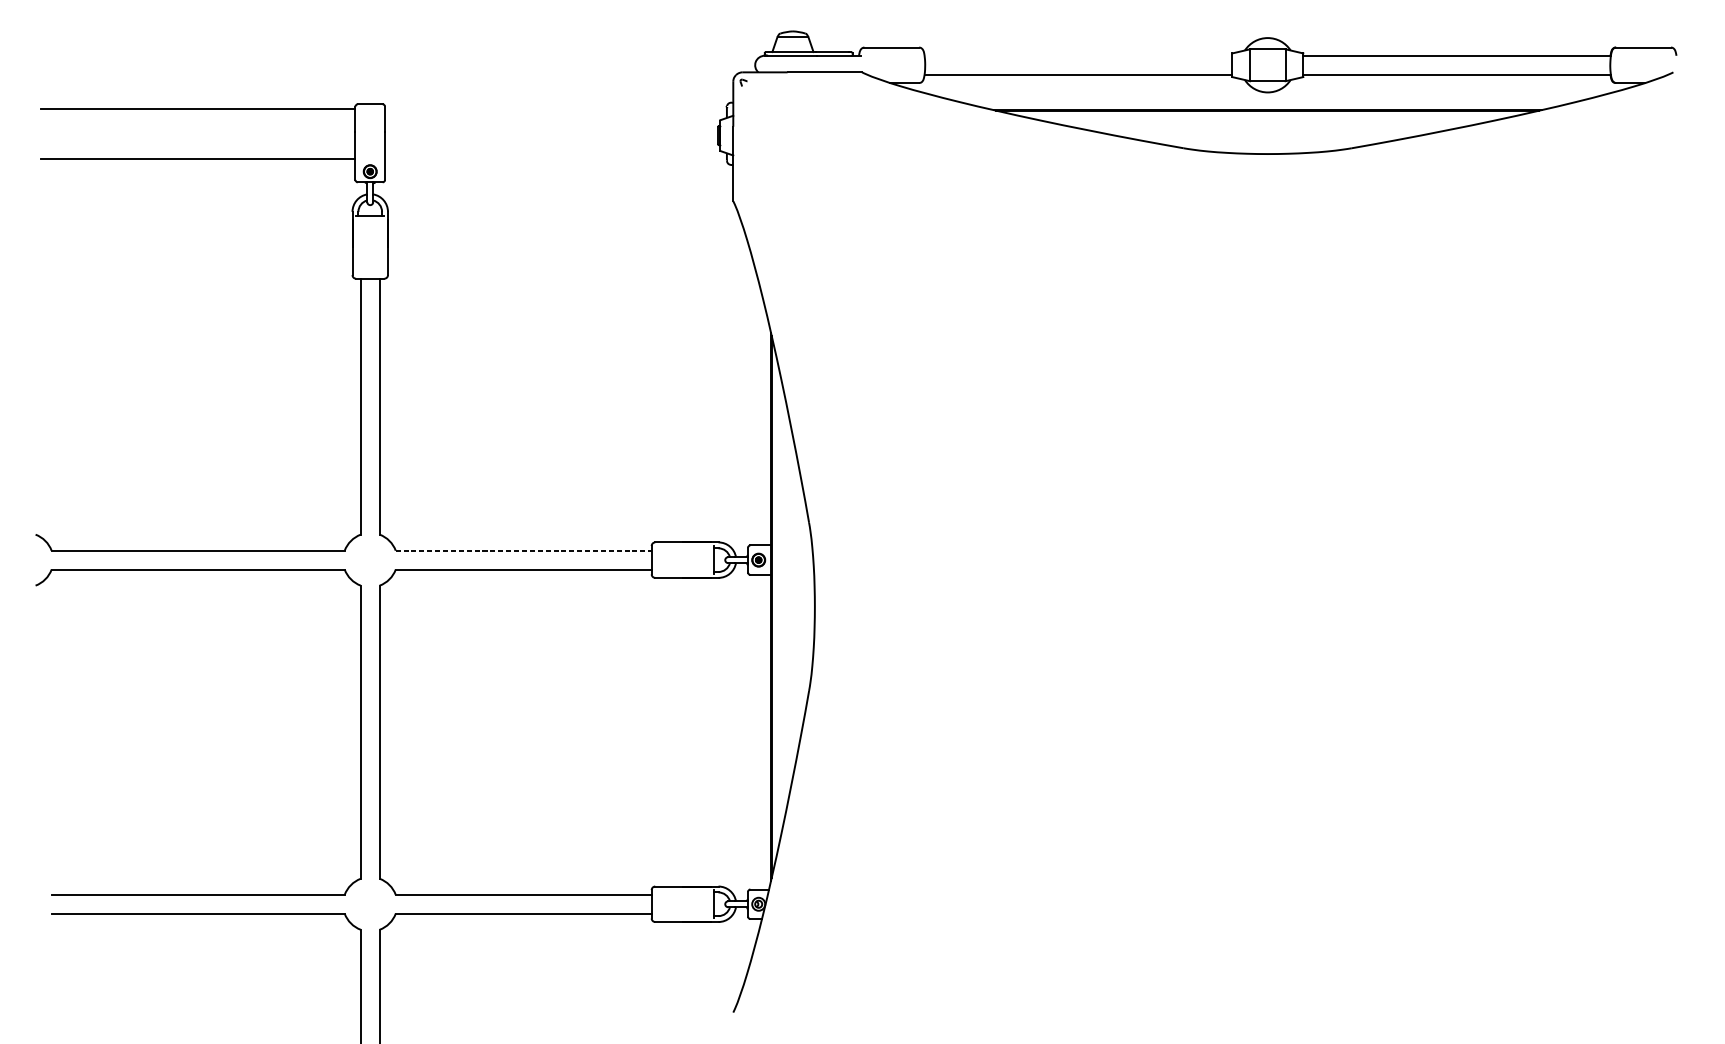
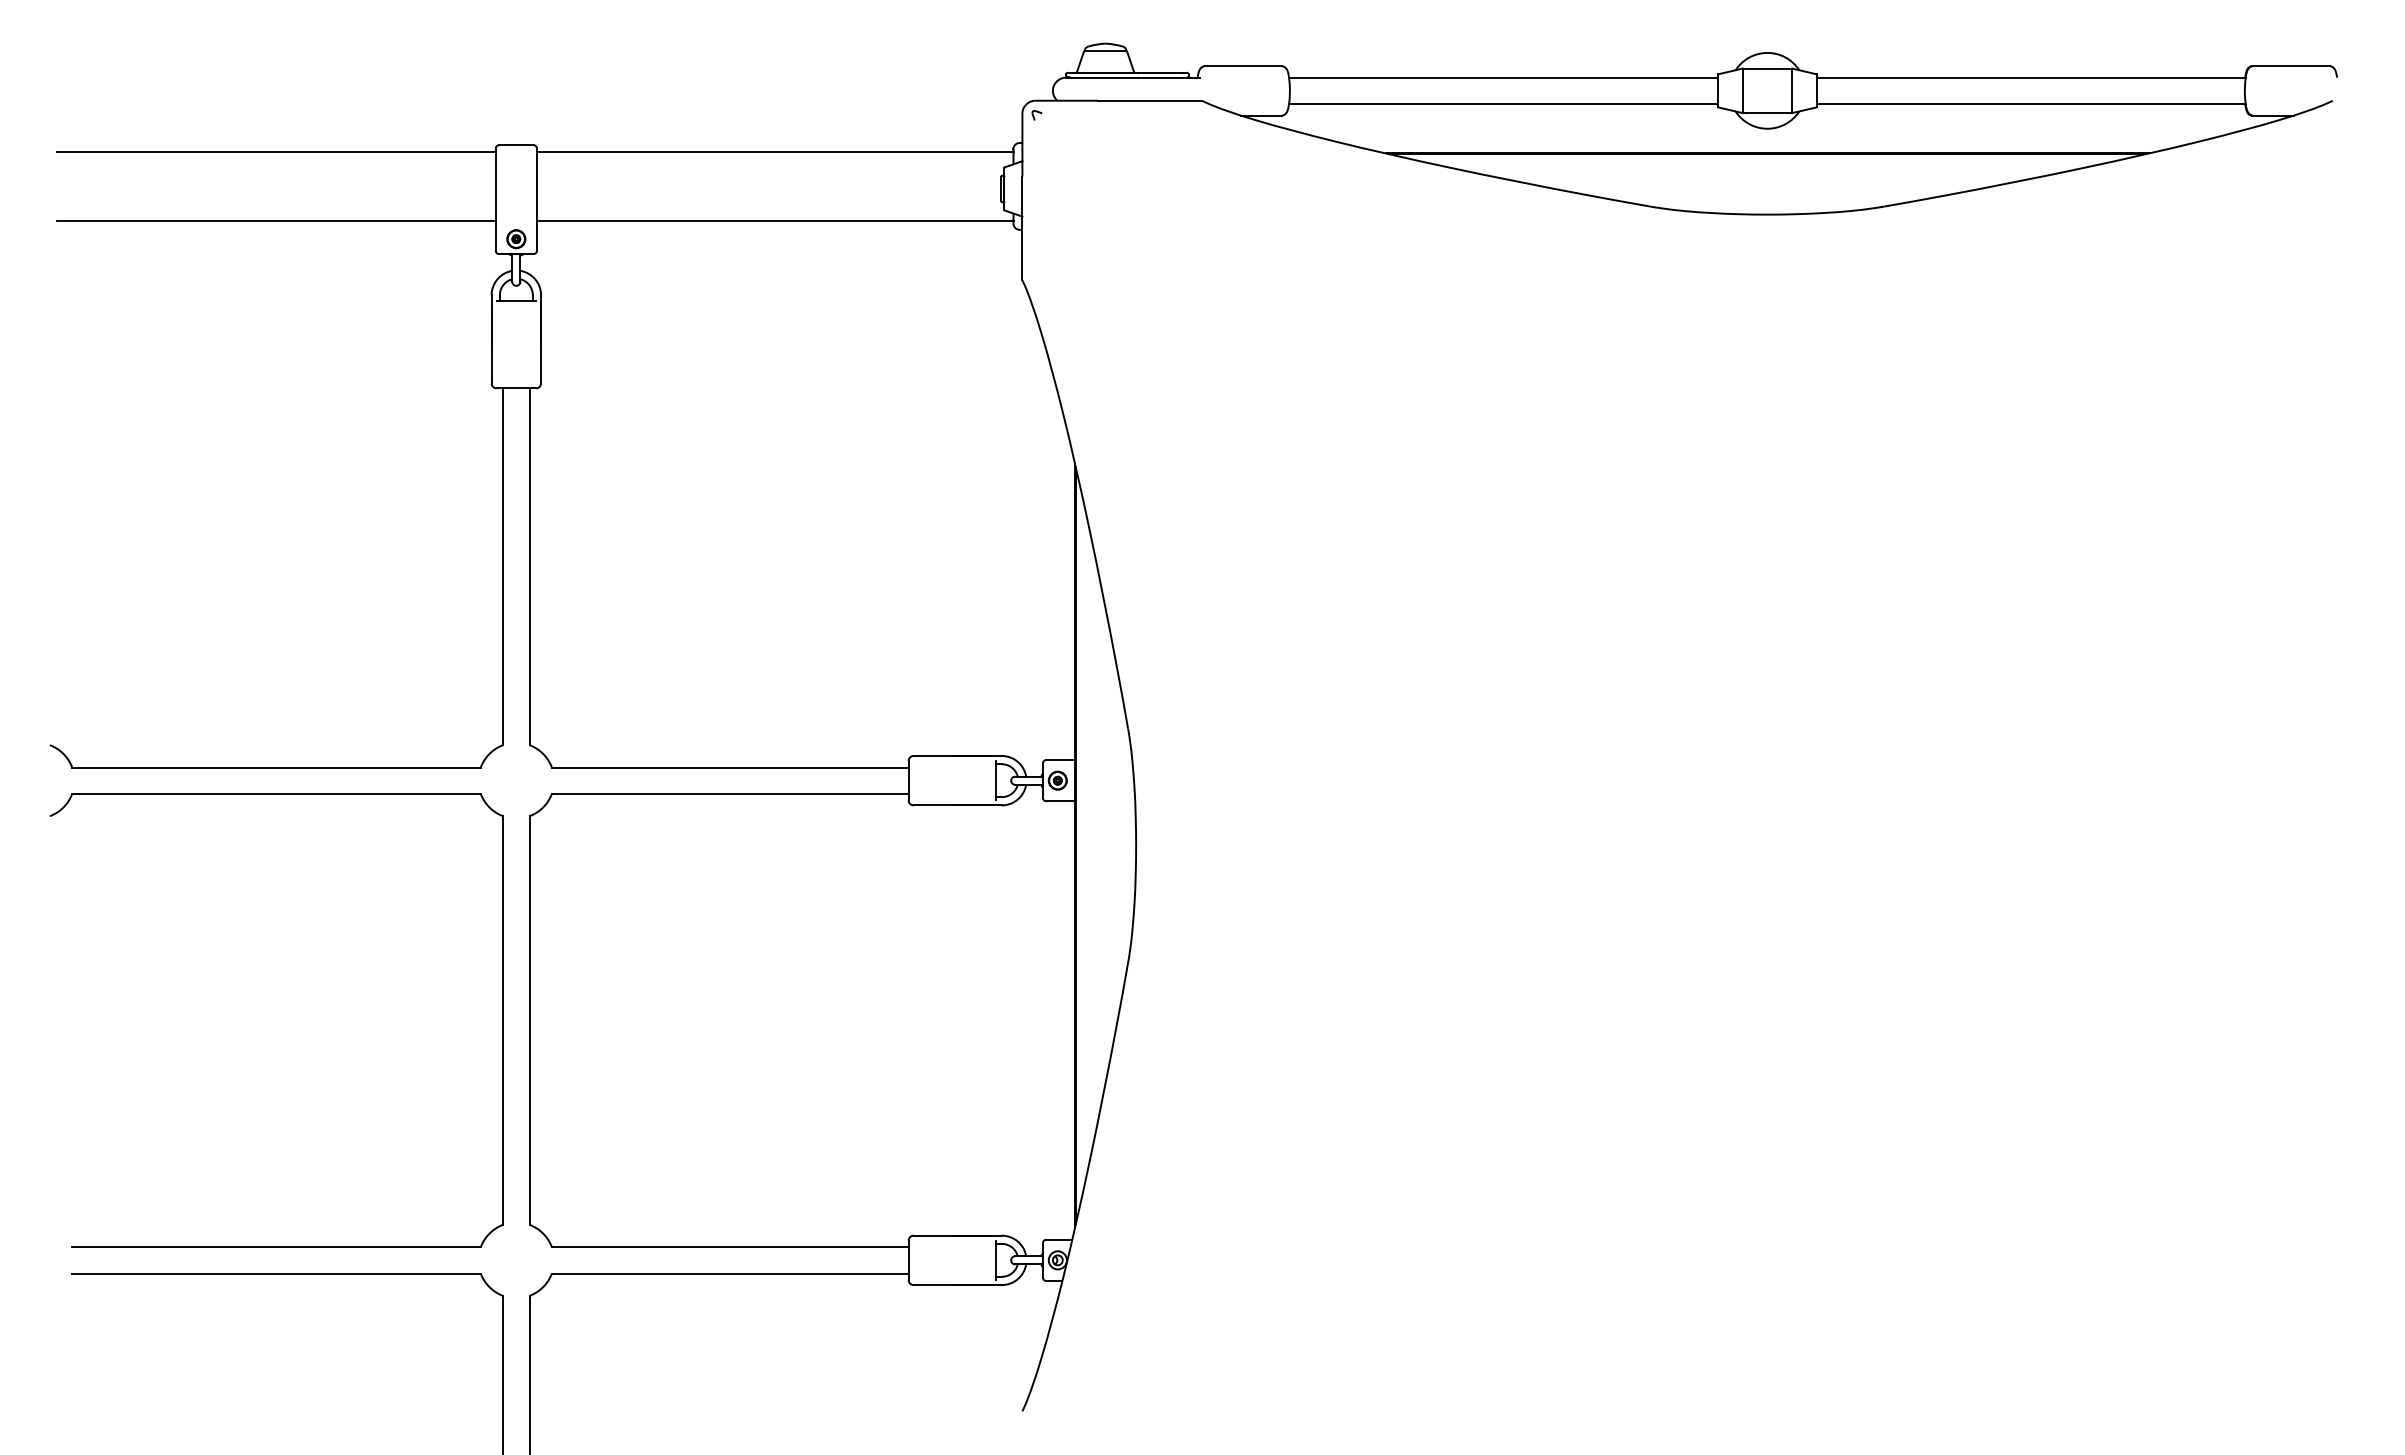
line: (1078, 55) -> (1503, 77), added
line: (555, 108) -> (774, 151), added
line: (555, 158) -> (774, 221), added
line: (523, 550) -> (730, 767), dashed -> solid

